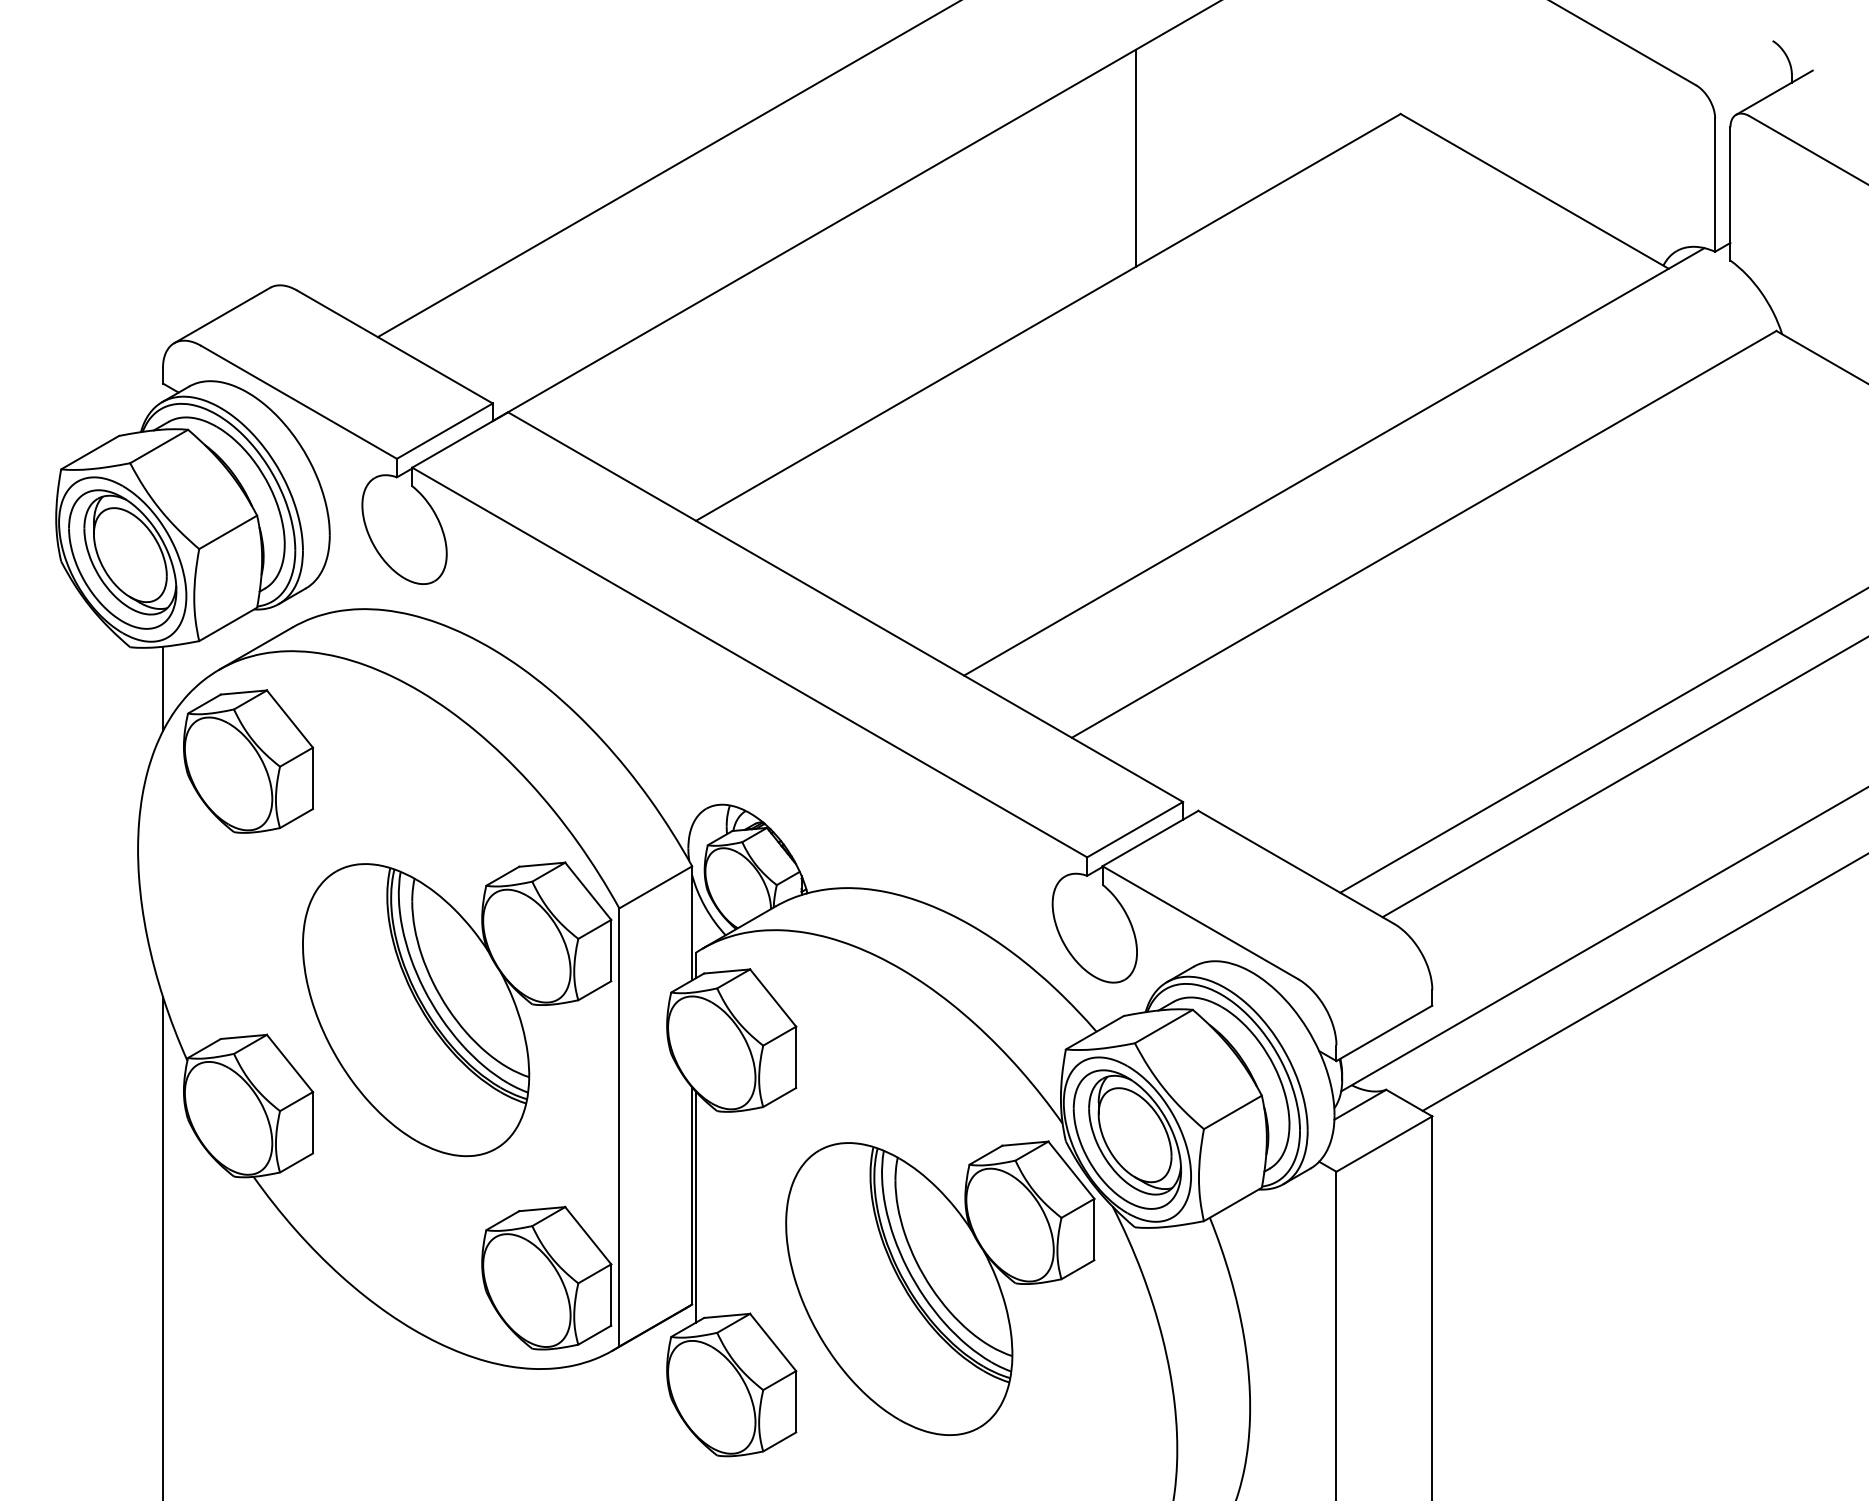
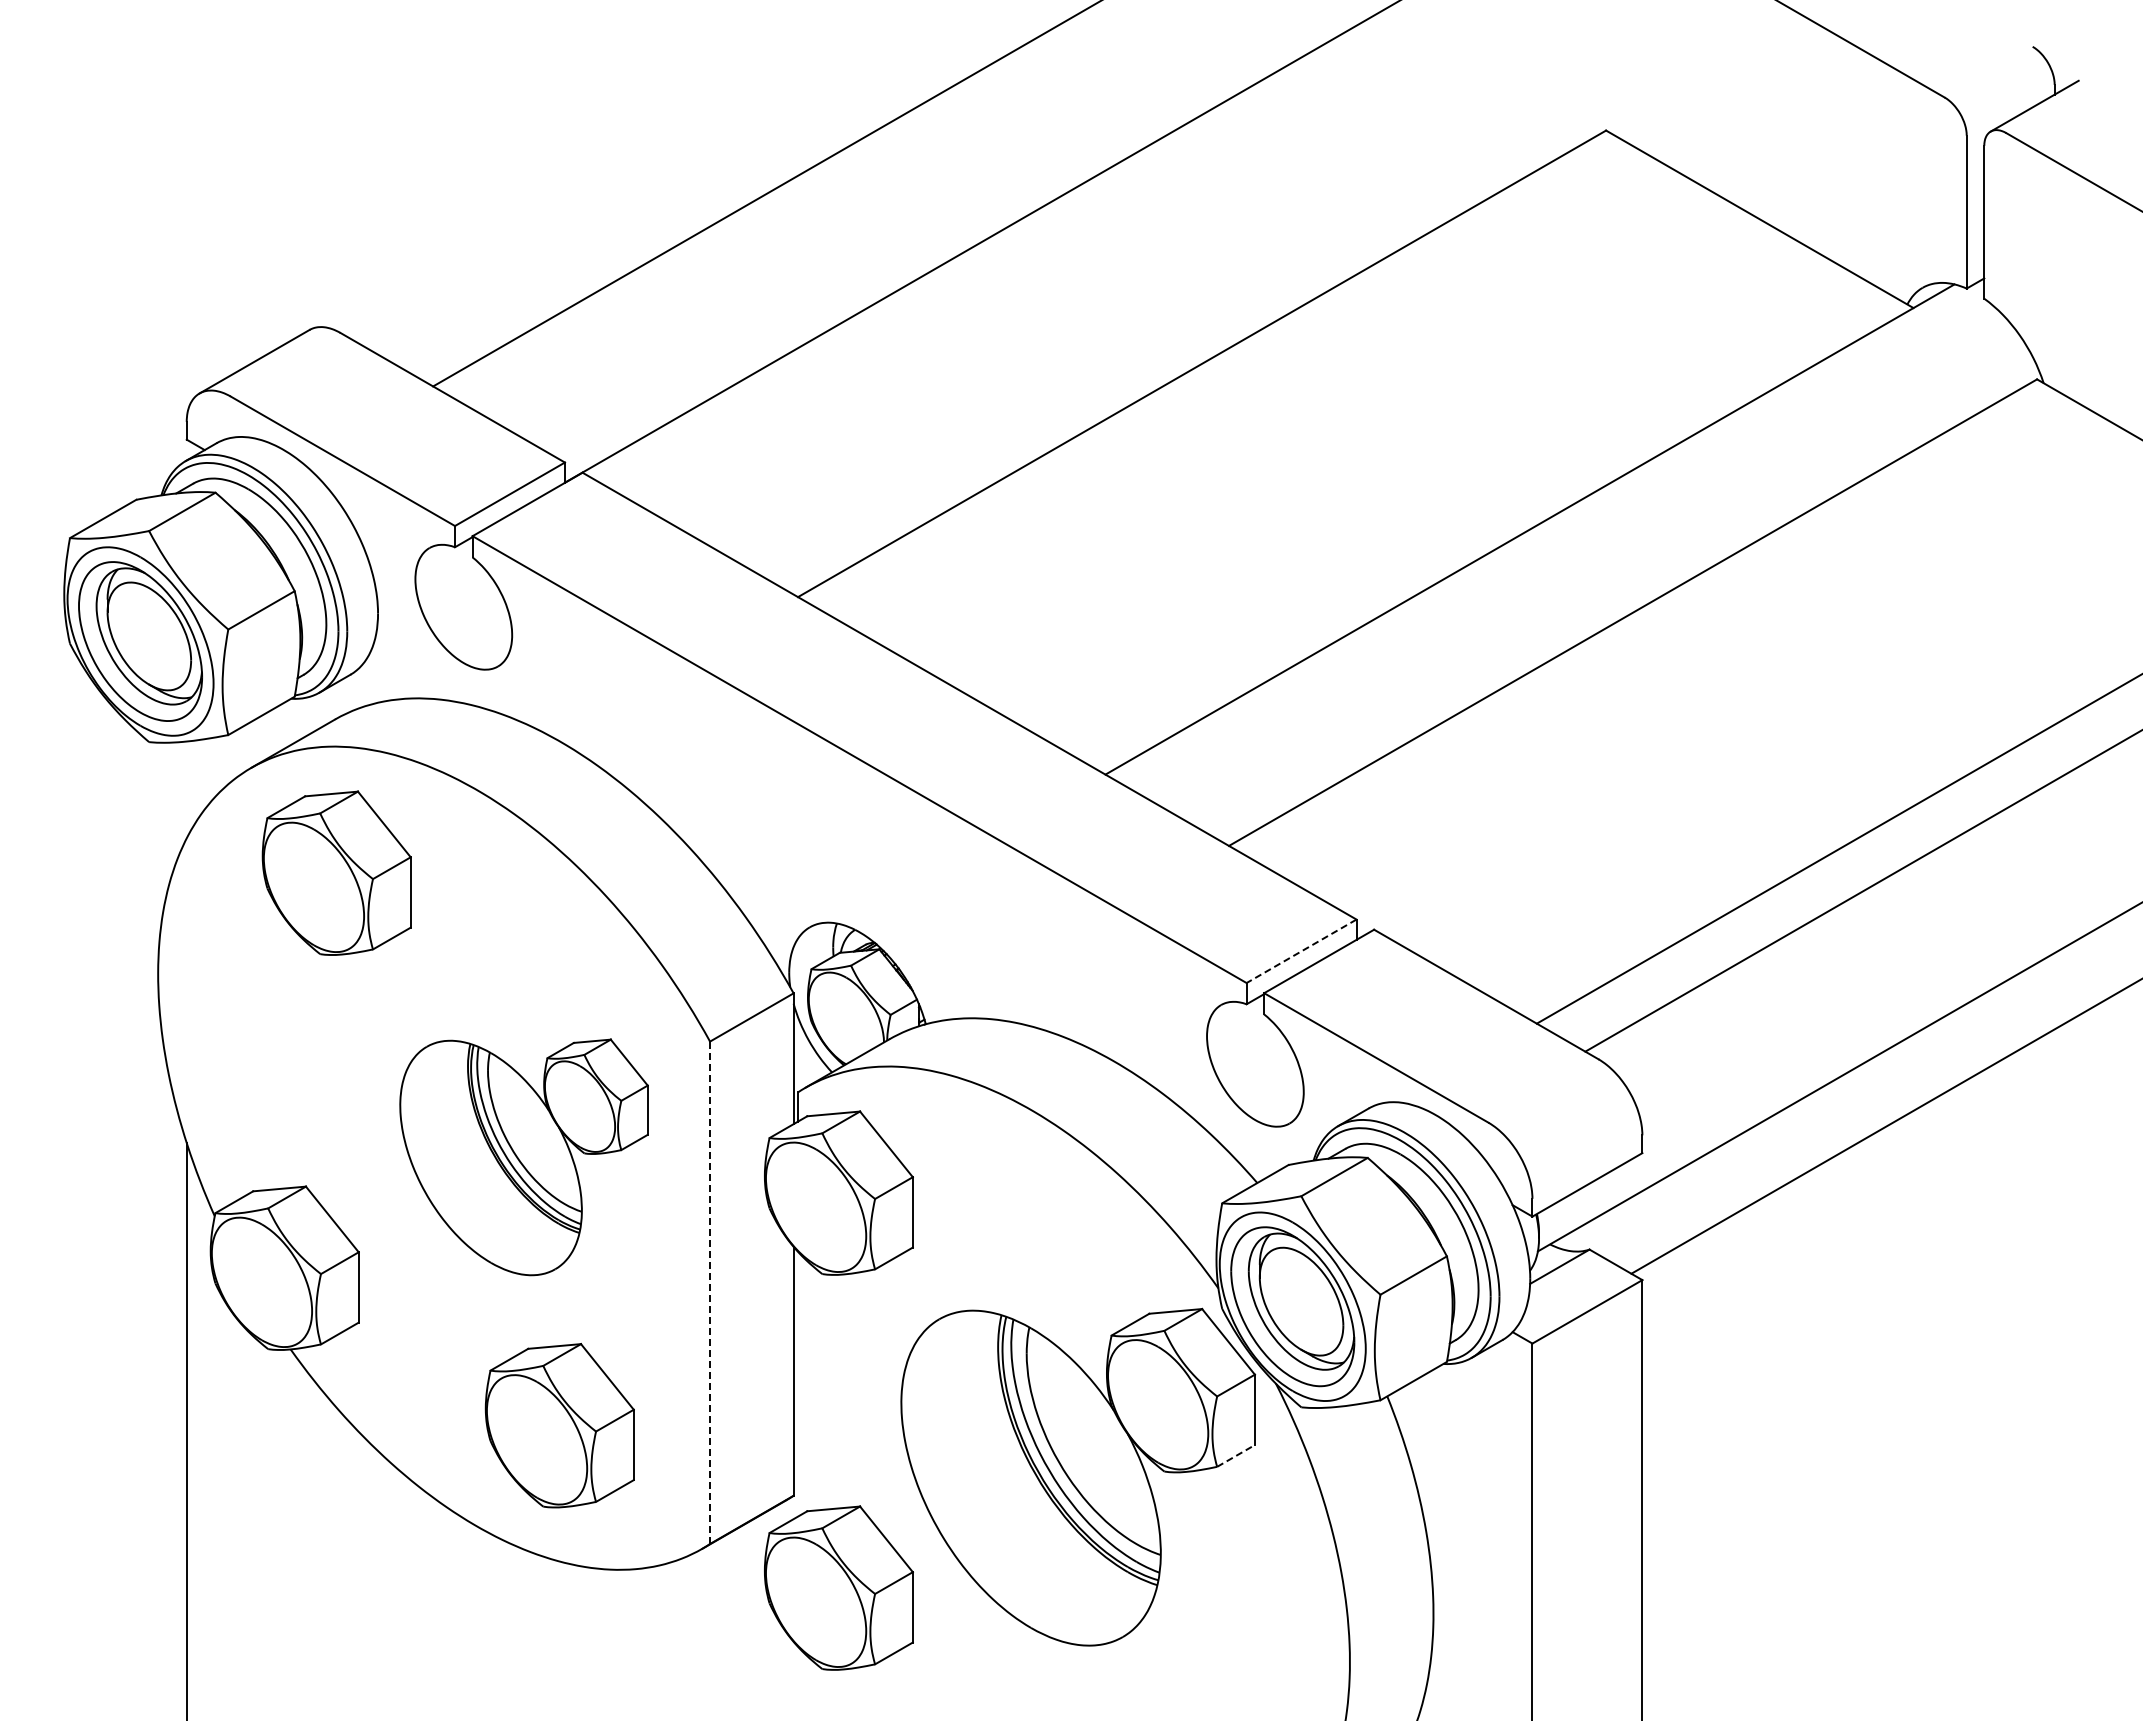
line: (1135, 157) -> (1302, 180), removed
line: (162, 688) -> (186, 789), removed
part: (248, 760) -> (336, 872), moved
line: (1135, 829) -> (1301, 951), solid -> dashed
part: (456, 1009) -> (523, 1157), size x0.7
line: (619, 1127) -> (710, 1292), solid -> dashed
line: (696, 1206) -> (798, 1383), removed
line: (1078, 1269) -> (1236, 1455), solid -> dashed
part: (546, 1278) -> (559, 1425), moved

